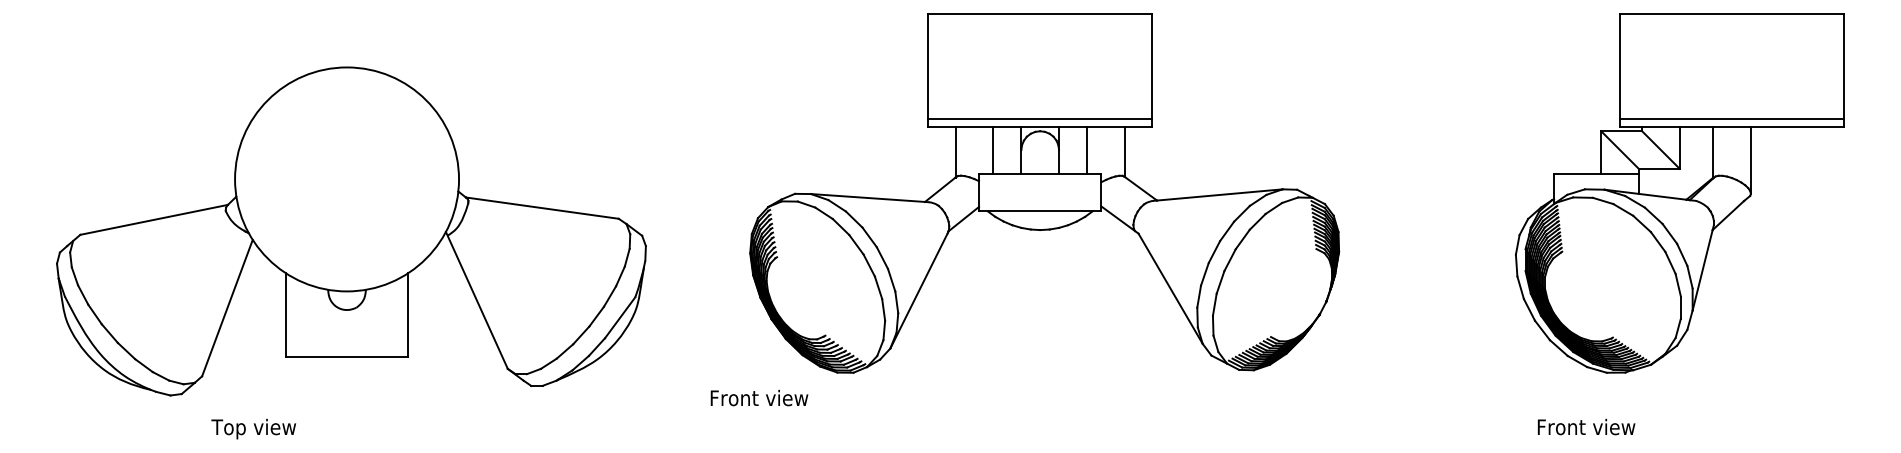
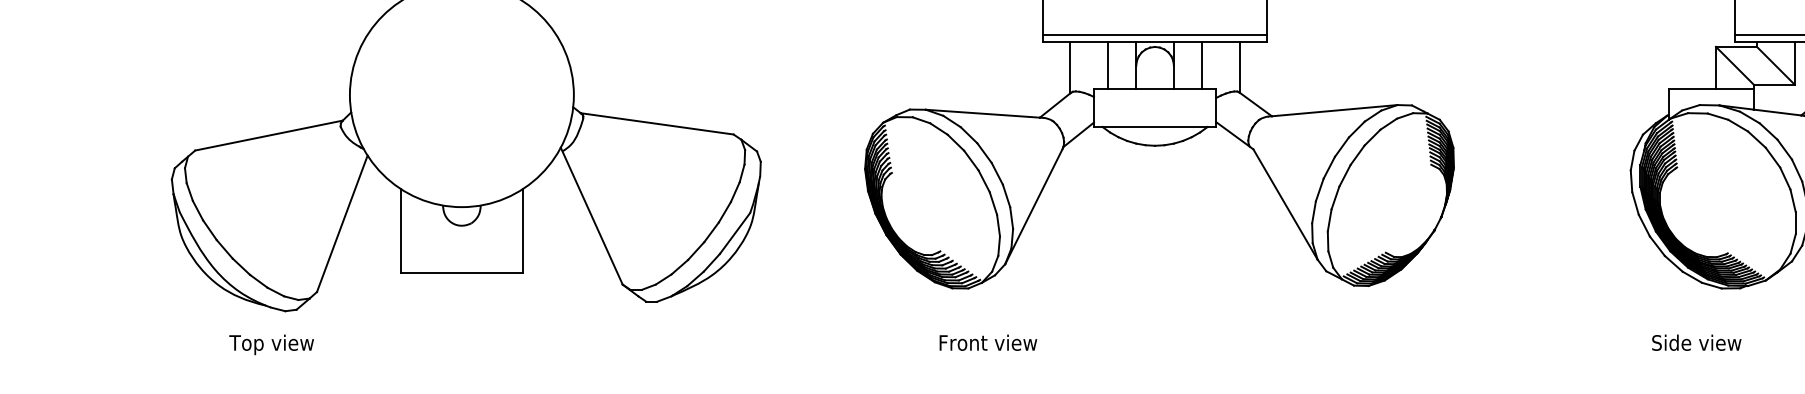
text: (759, 397) -> (988, 342), moved
text: (1586, 426) -> (1701, 342), Front view -> Side view
text: (253, 428) -> (271, 344), moved

